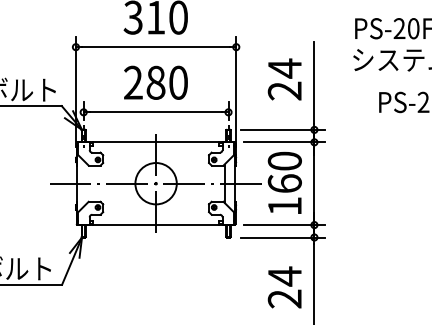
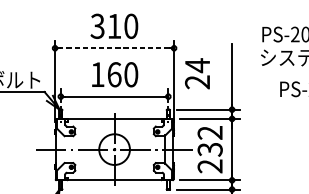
line: (156, 47) -> (114, 48), solid -> dashed
text: (284, 79) -> (197, 73), moved
text: (144, 82) -> (105, 74), 280 -> 160
text: (284, 183) -> (209, 149), 160 -> 232

